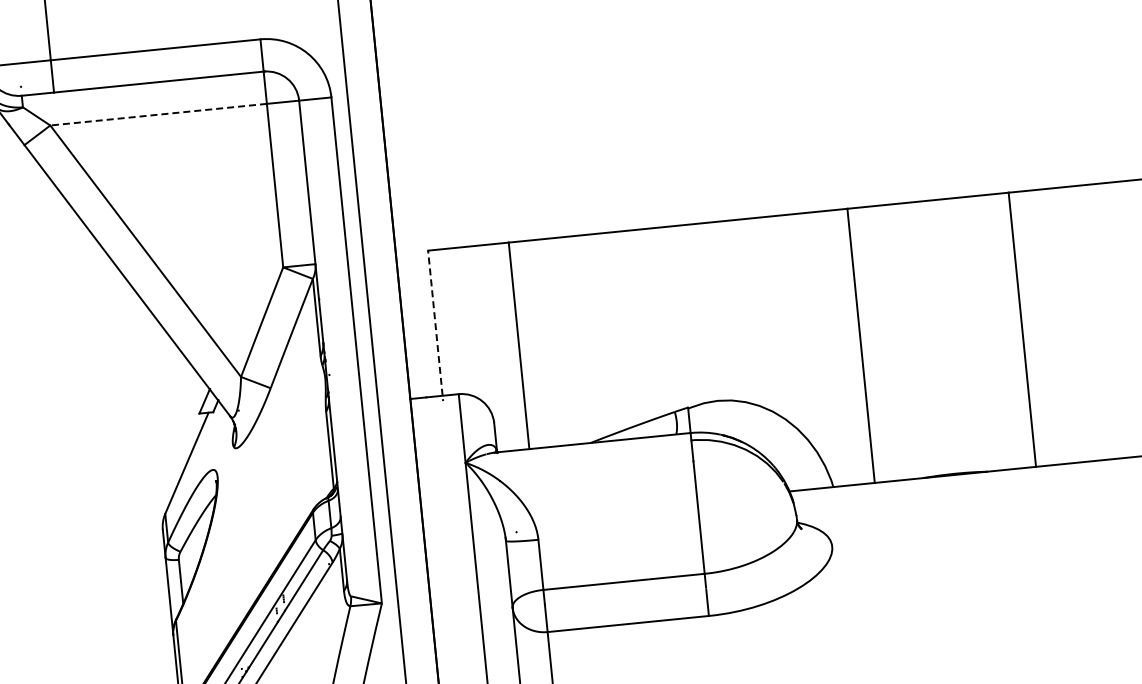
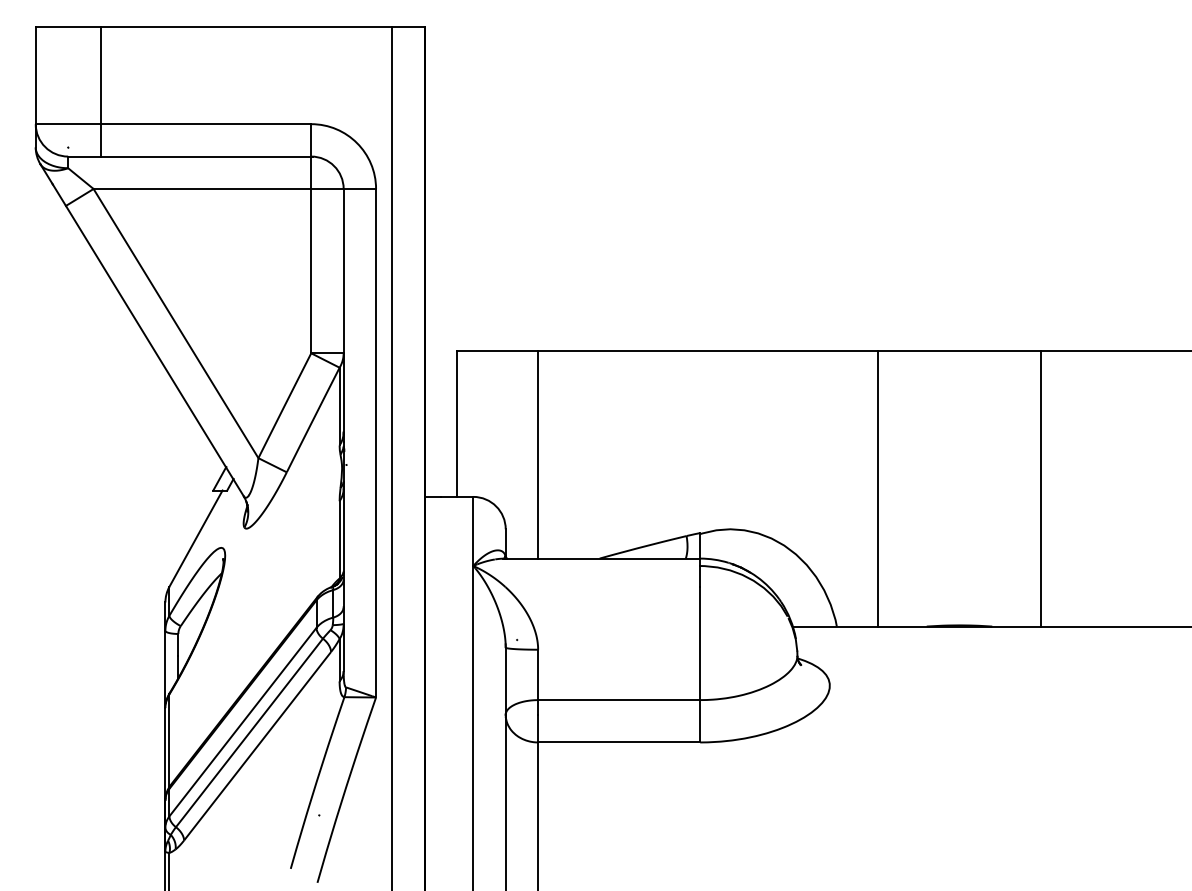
line: (158, 115) -> (202, 189), dashed -> solid
line: (435, 322) -> (457, 423), dashed -> solid

